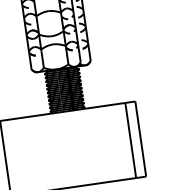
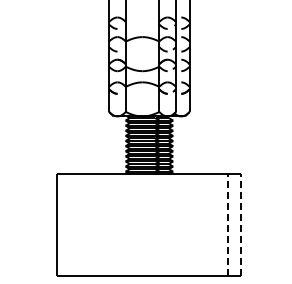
line: (140, 138) -> (241, 224), solid -> dashed
line: (130, 139) -> (227, 224), solid -> dashed

